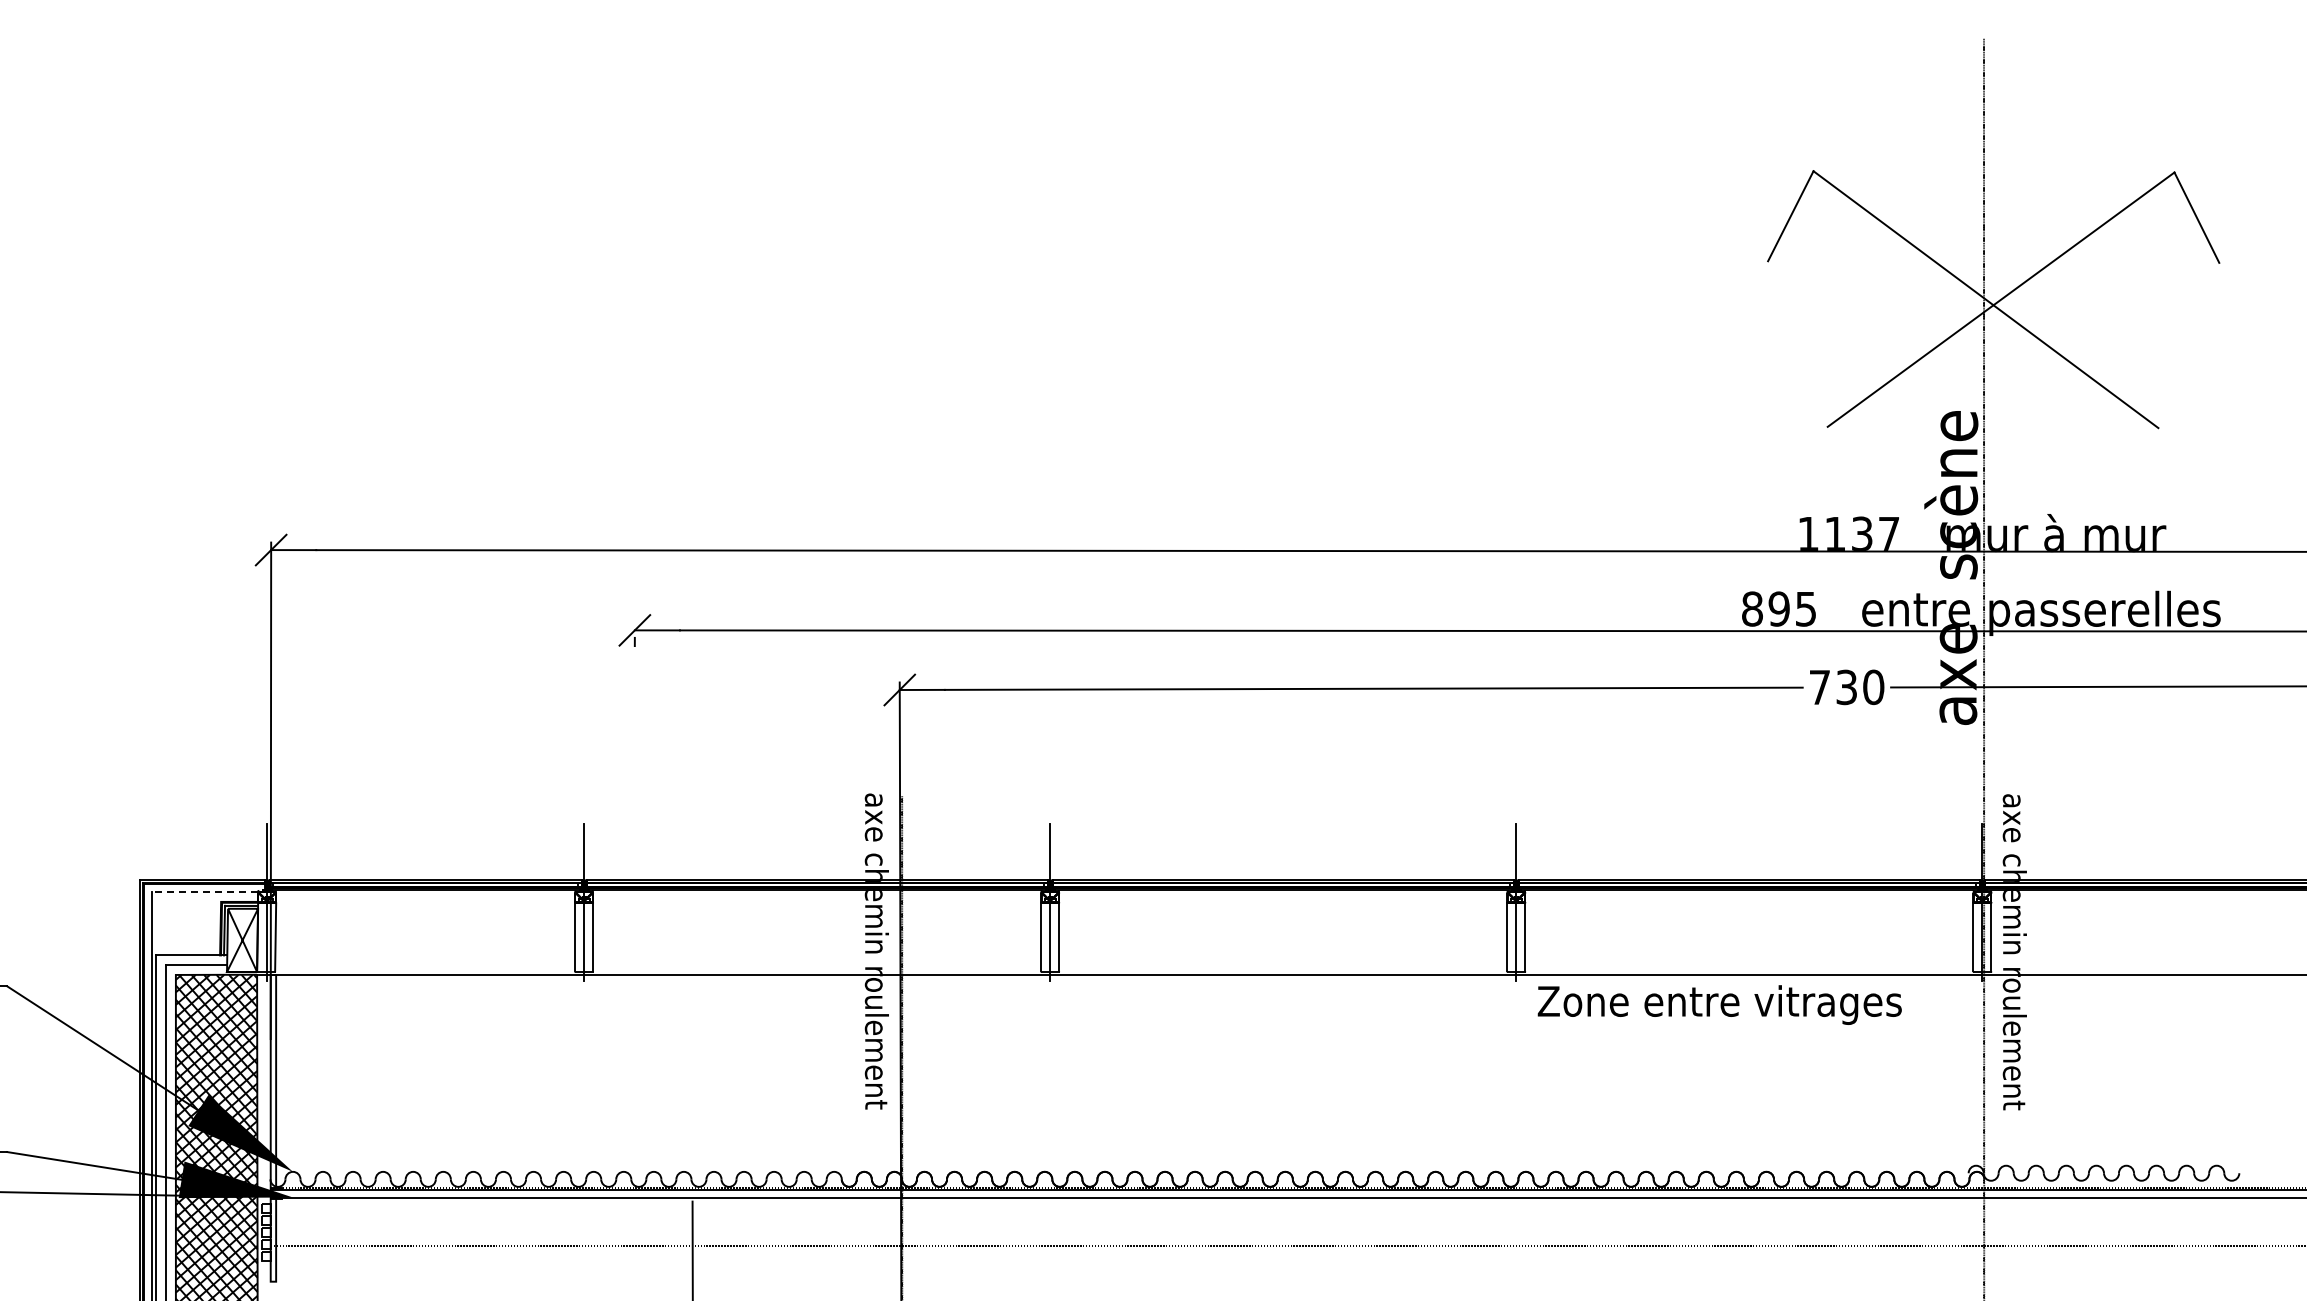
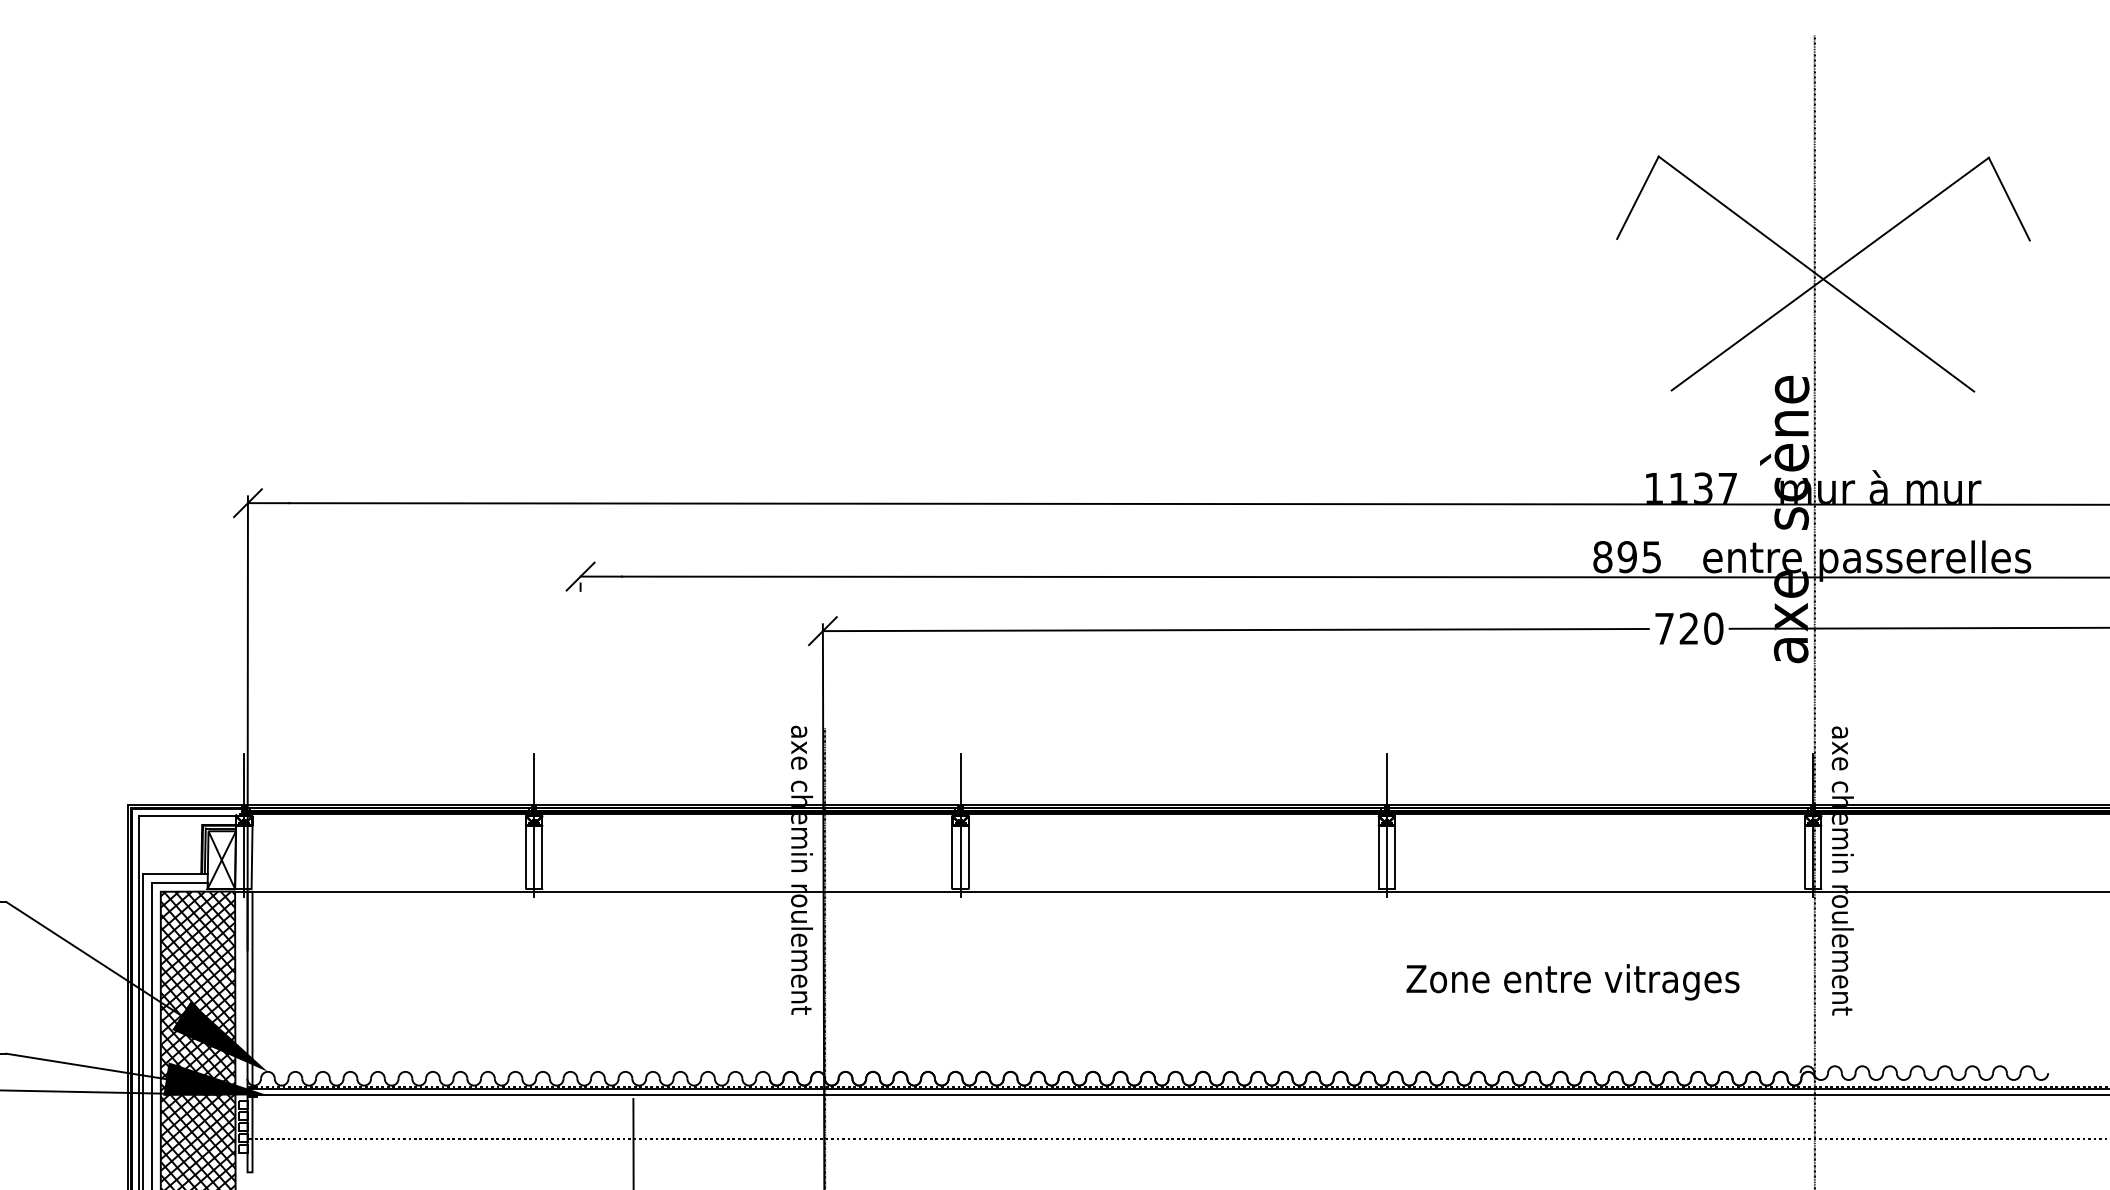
text: (1846, 687) -> (1688, 628), 730 -> 720
line: (205, 891) -> (187, 815), dashed -> solid
text: (1719, 1005) -> (1572, 982), moved

